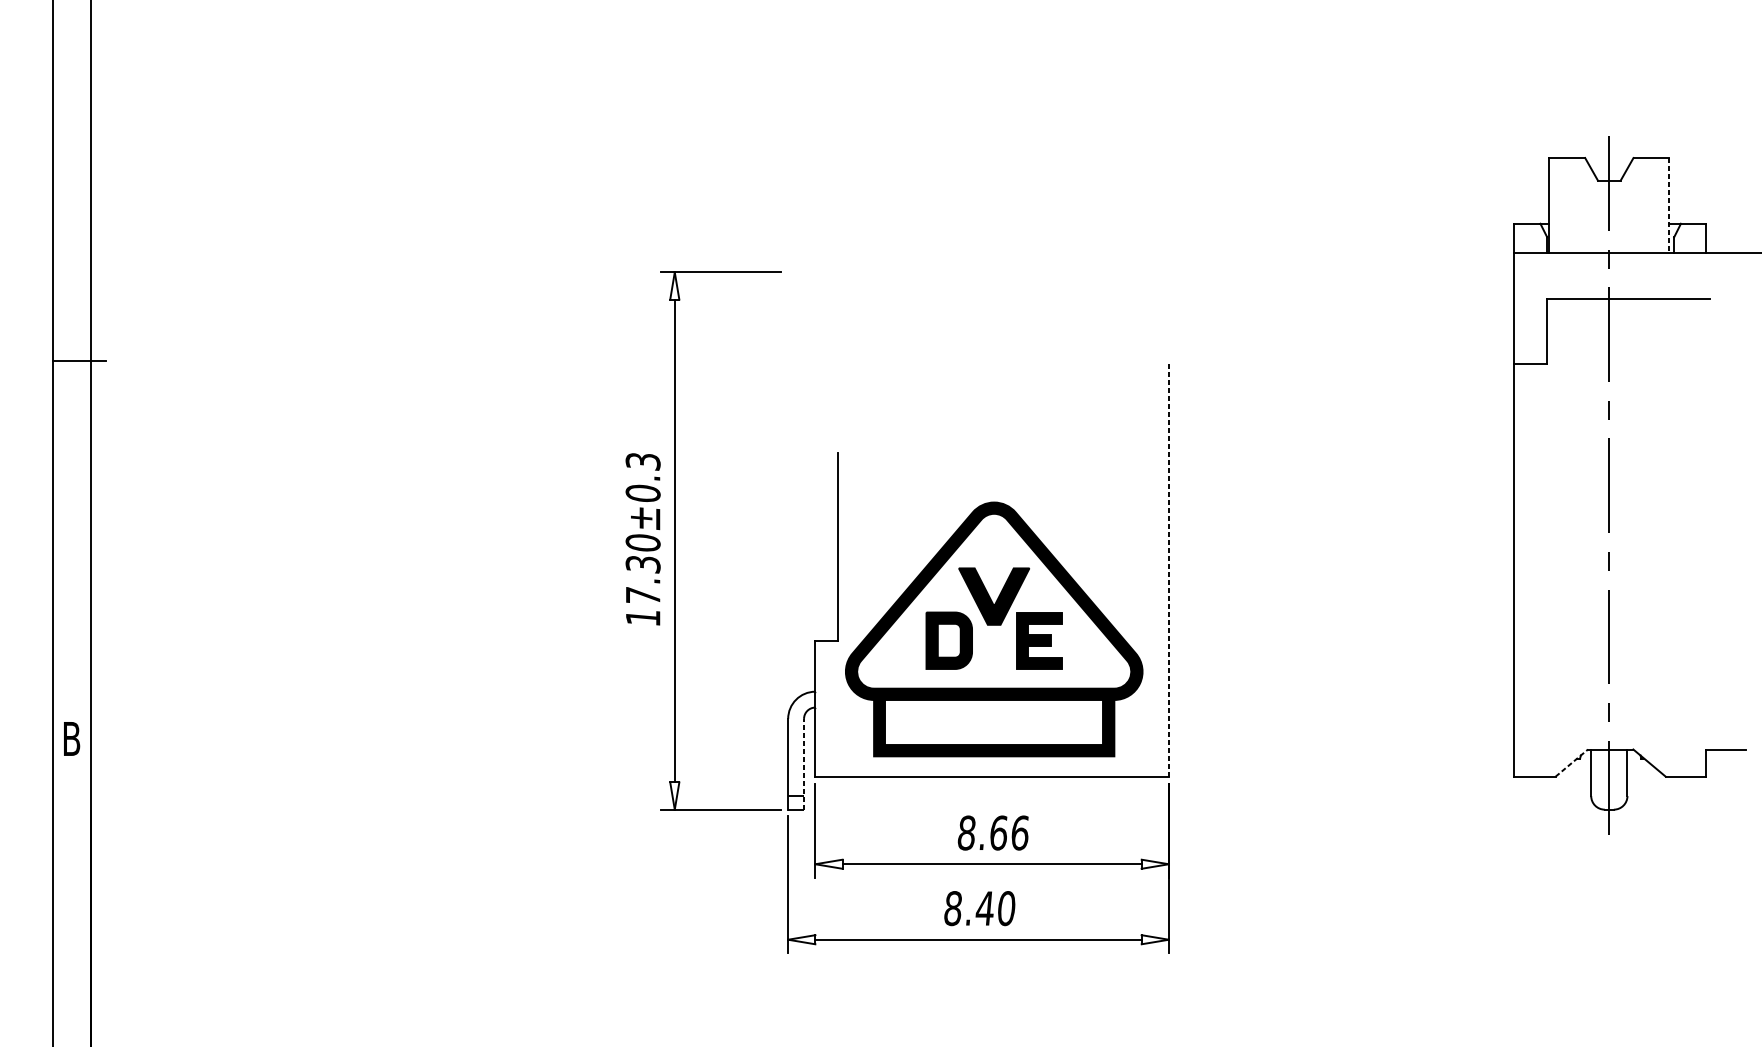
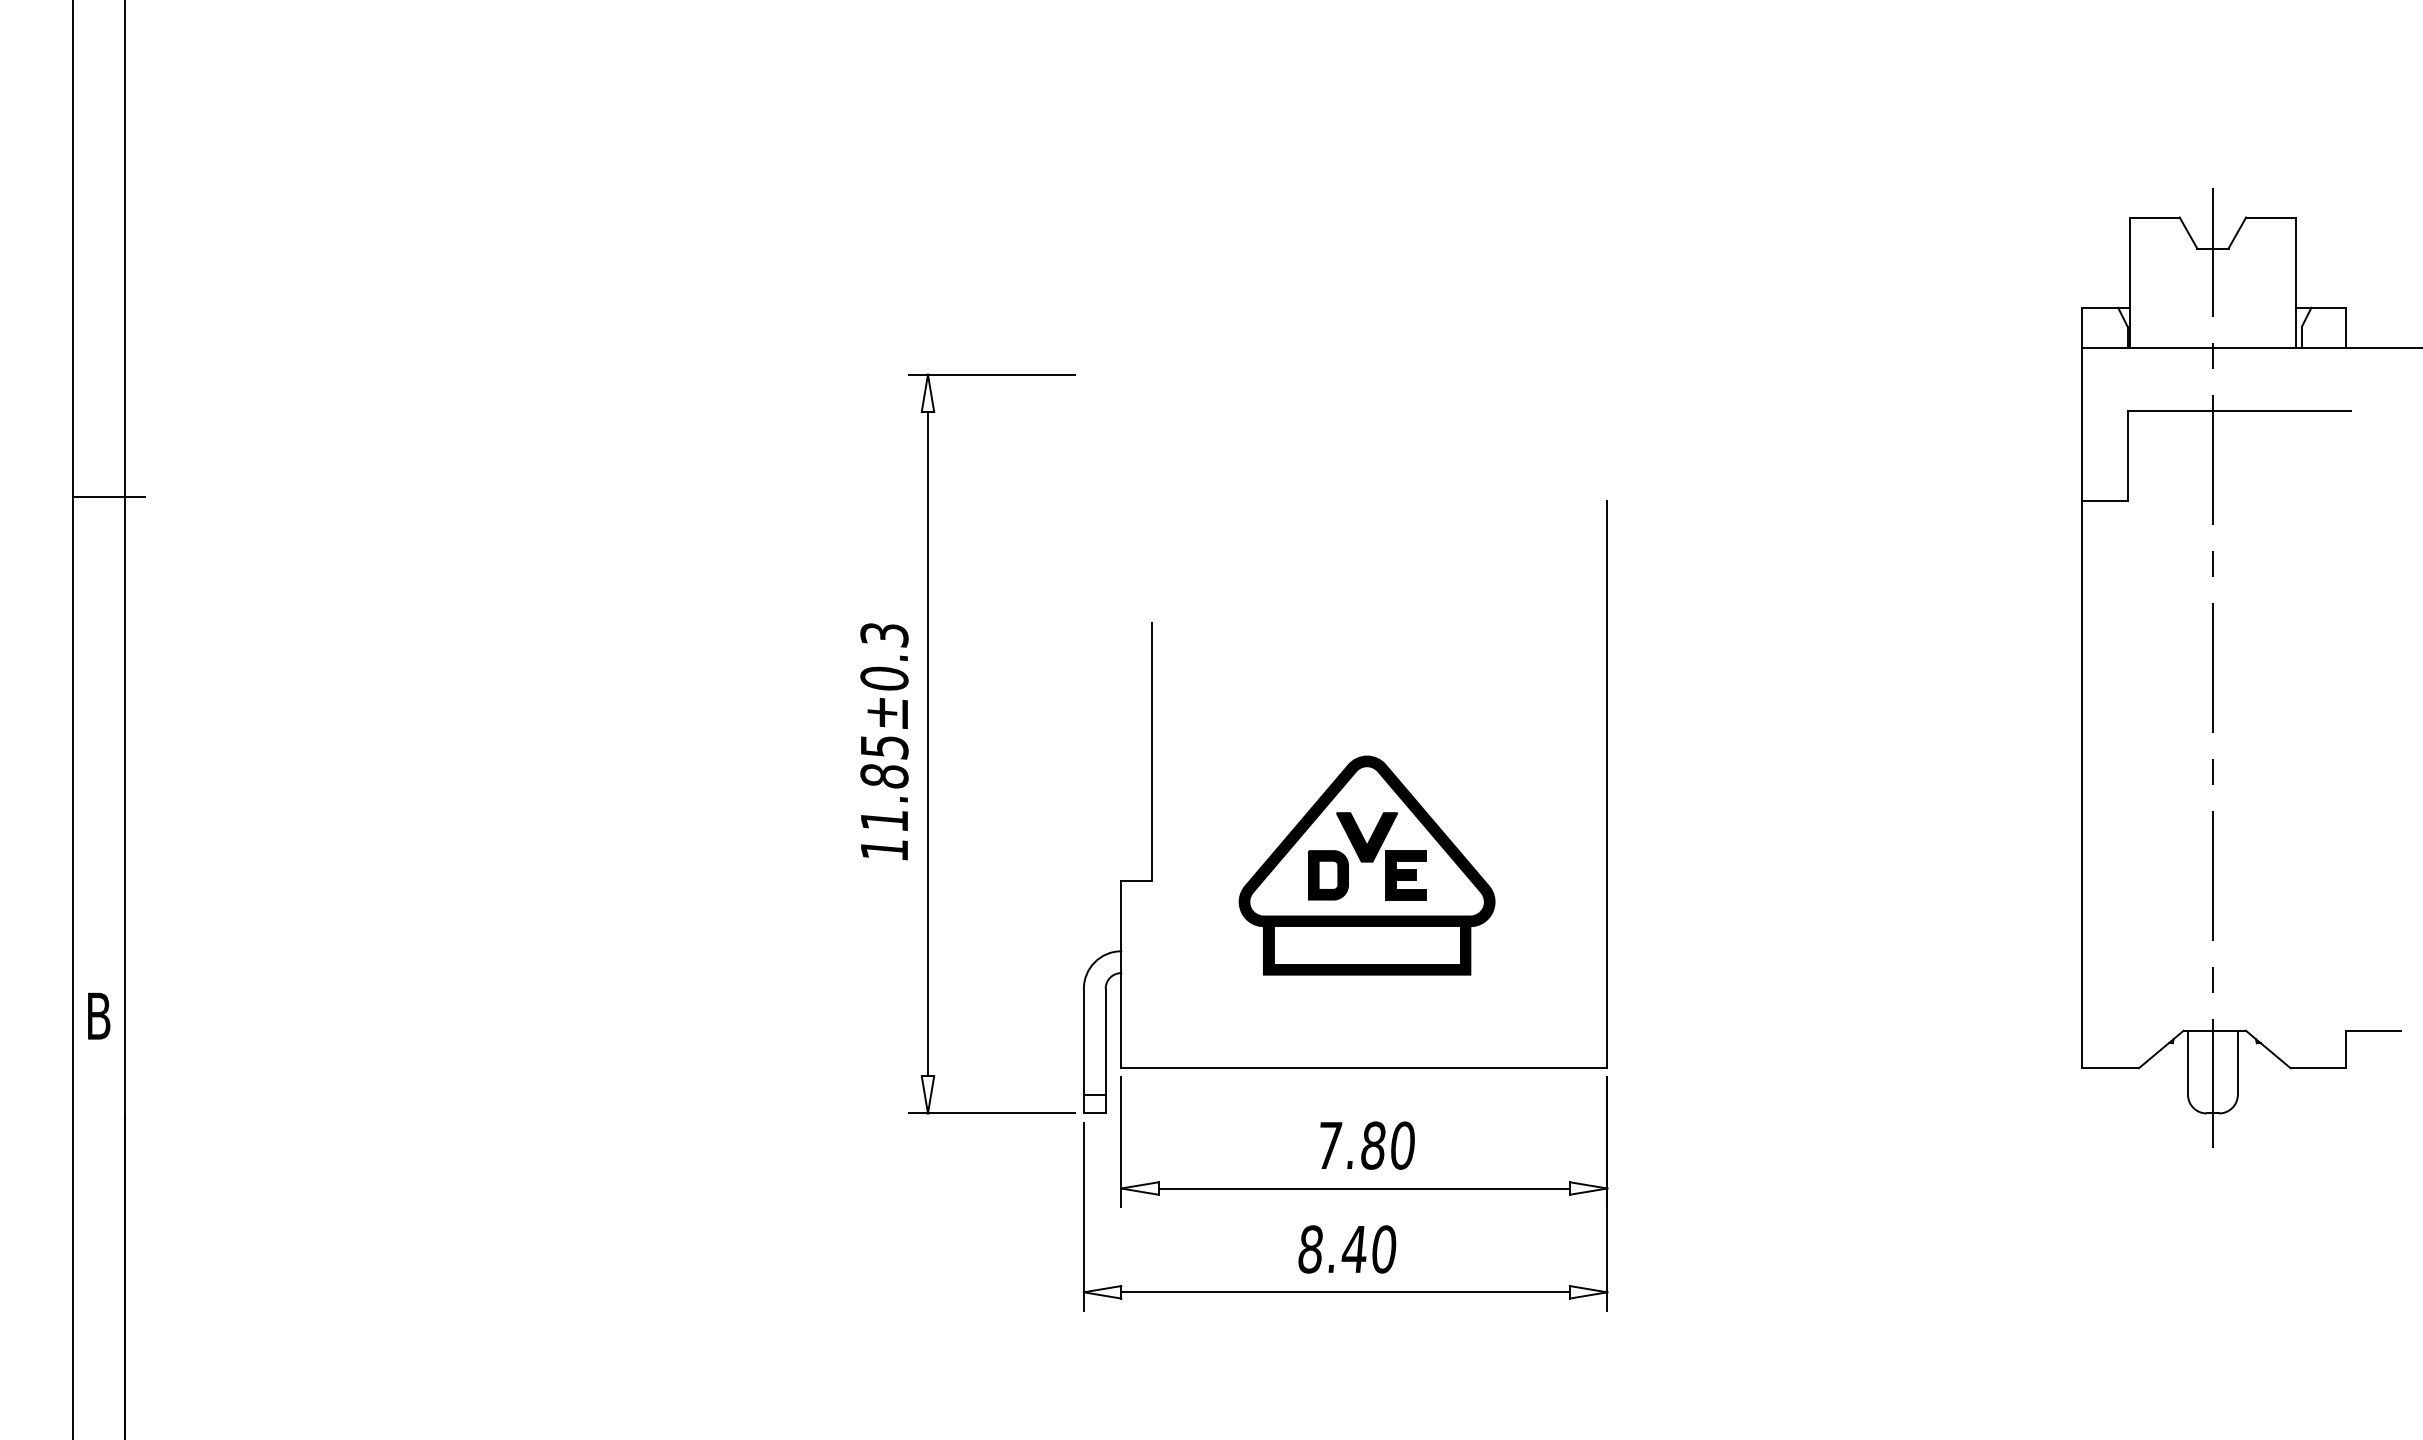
line: (1669, 206) -> (2295, 283), dashed -> solid
text: (643, 568) -> (884, 782), 17.30±0.3 -> 11.85±0.3
line: (1169, 570) -> (1607, 784), dashed -> solid
part: (993, 629) -> (1366, 865), size x0.62
line: (803, 763) -> (1105, 1050), dashed -> solid
line: (1571, 763) -> (2161, 1049), dashed -> solid
text: (993, 832) -> (1365, 1145), 8.66 -> 7.80

